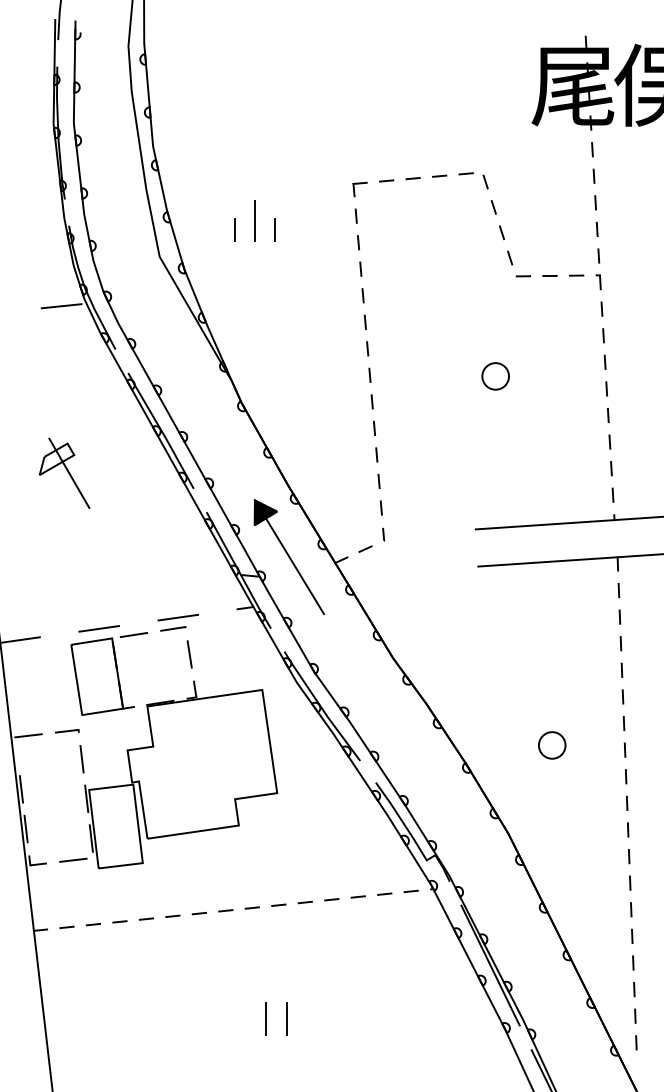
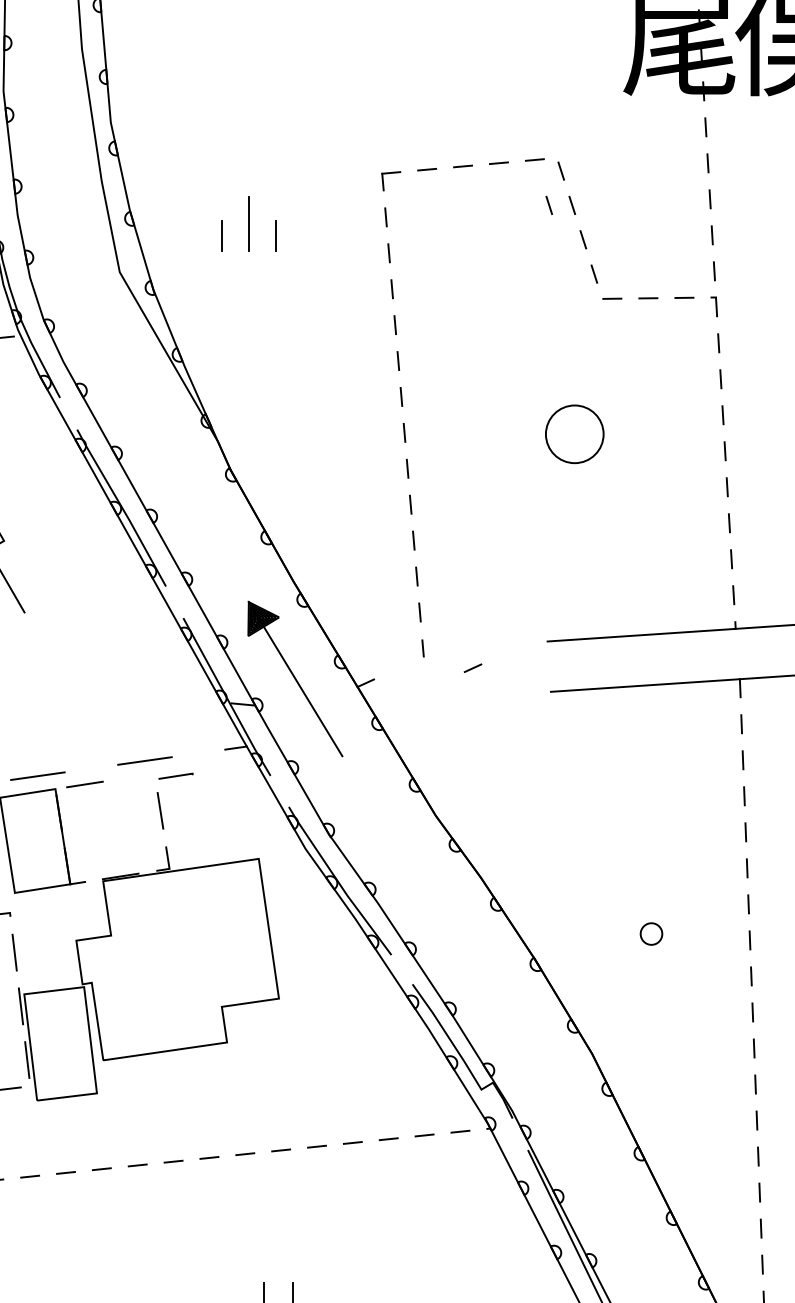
line: (476, 207) -> (548, 205), added
circle: (495, 376) -> (574, 434), size x1.6
line: (365, 548) -> (472, 667), moved
line: (173, 628) -> (176, 775), moved
circle: (552, 745) -> (651, 934), size x0.6

